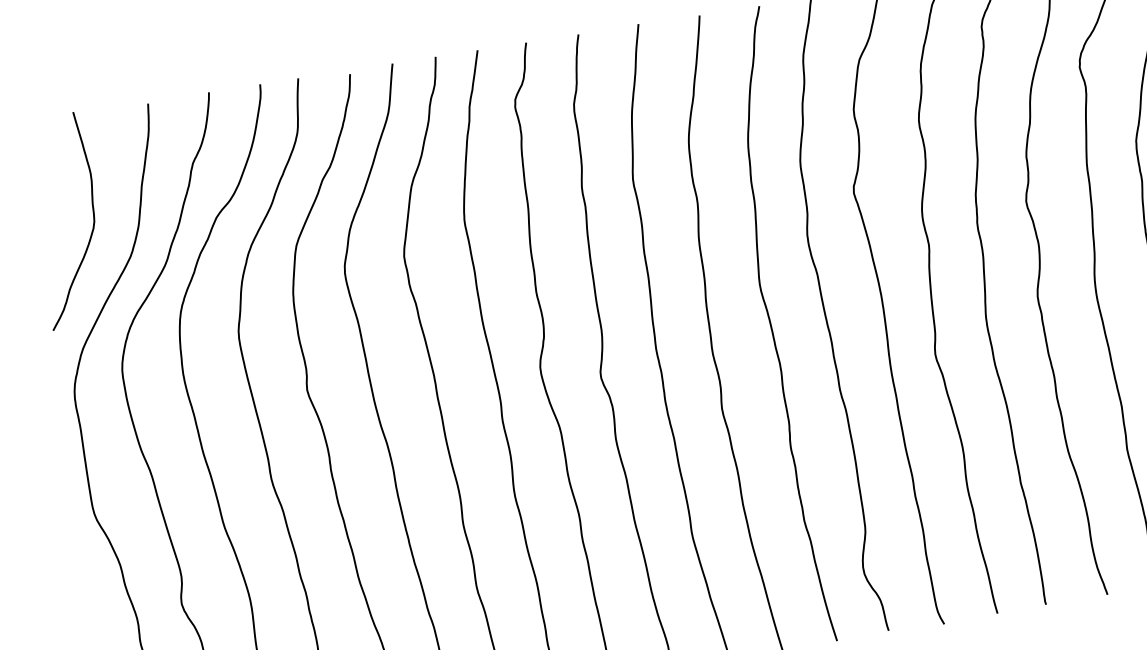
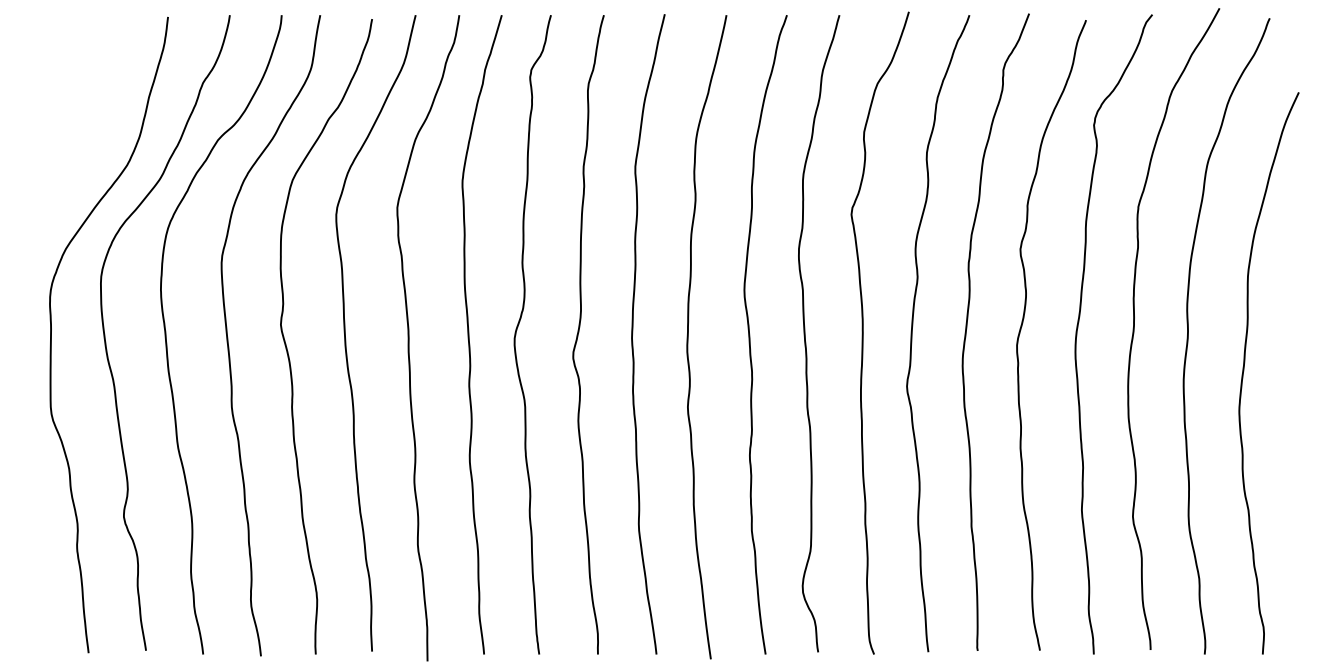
curve: (93, 221) -> (95, 124), removed

